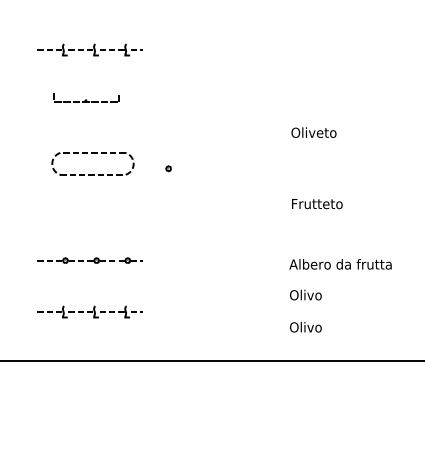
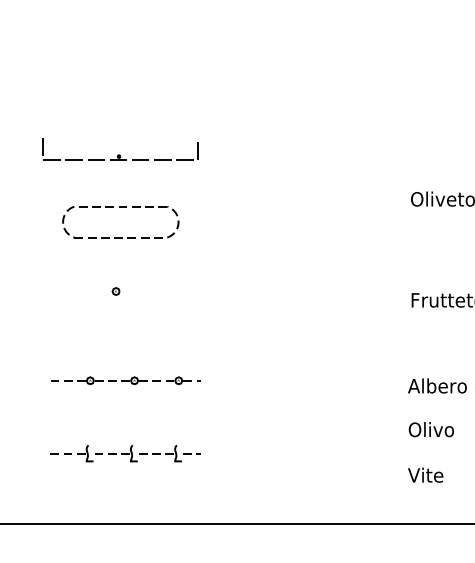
part: (89, 49) -> (124, 81), removed
part: (86, 97) -> (120, 149), size x1.67
part: (92, 153) -> (120, 207), moved
part: (168, 168) -> (115, 291), moved
text: (305, 327) -> (430, 475), Olivo -> Vite

